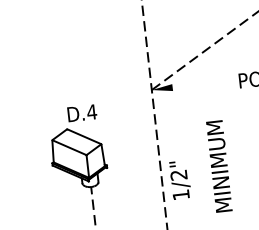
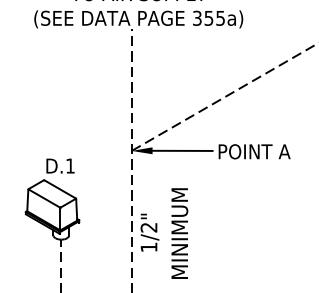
line: (202, 83) -> (182, 150), added
text: (91, 111) -> (70, 165), D.4 -> D.1
text: (219, 166) -> (179, 233), moved
text: (179, 179) -> (149, 232), moved

